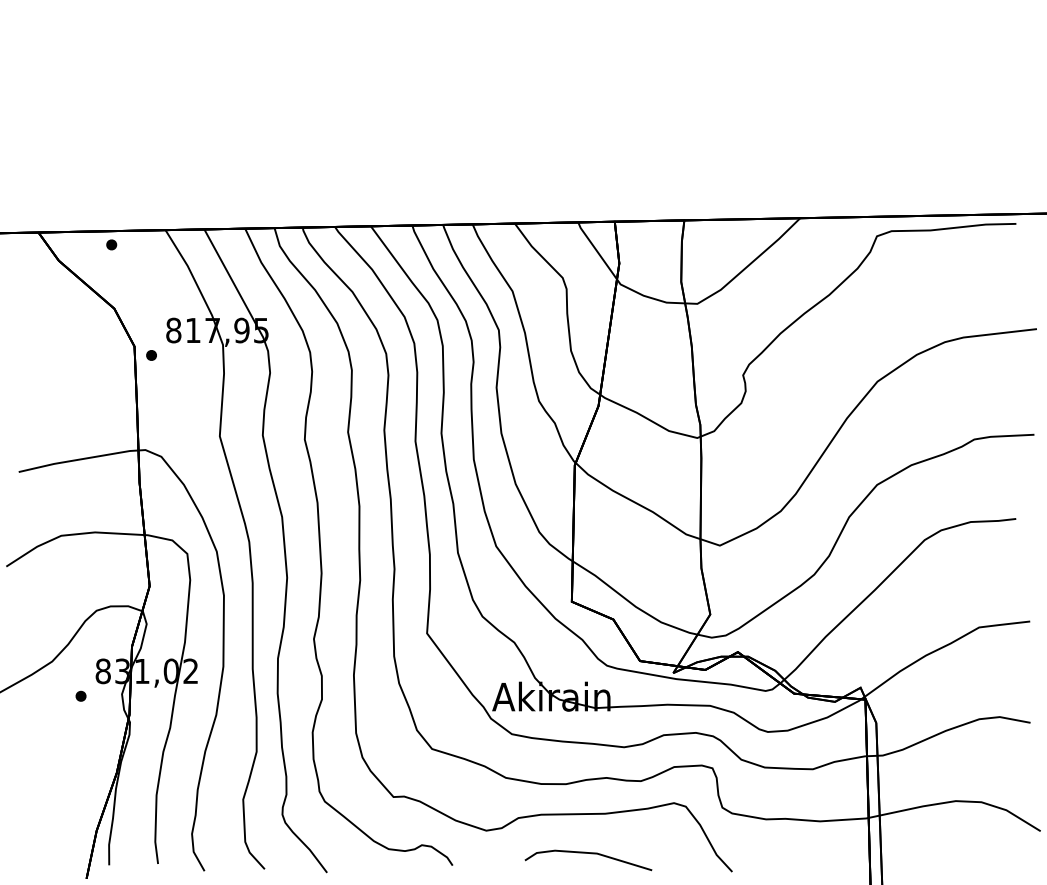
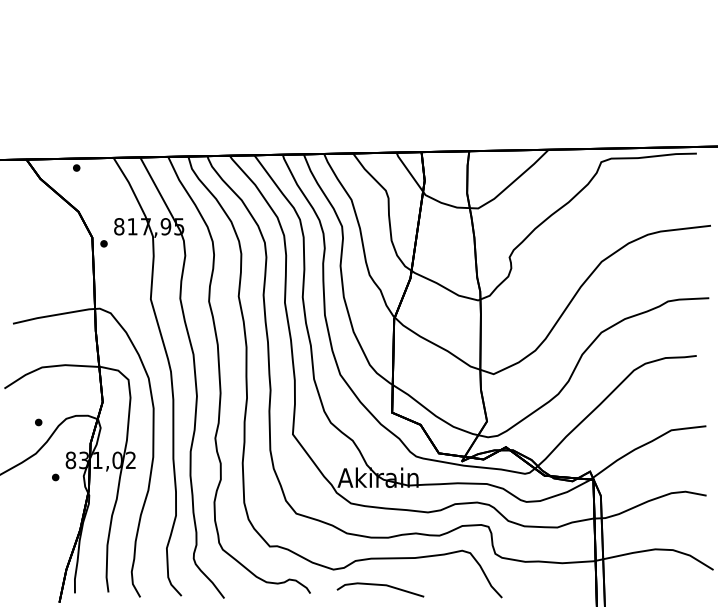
part: (55, 616) -> (38, 422), added
line: (588, 853) -> (380, 585), moved

